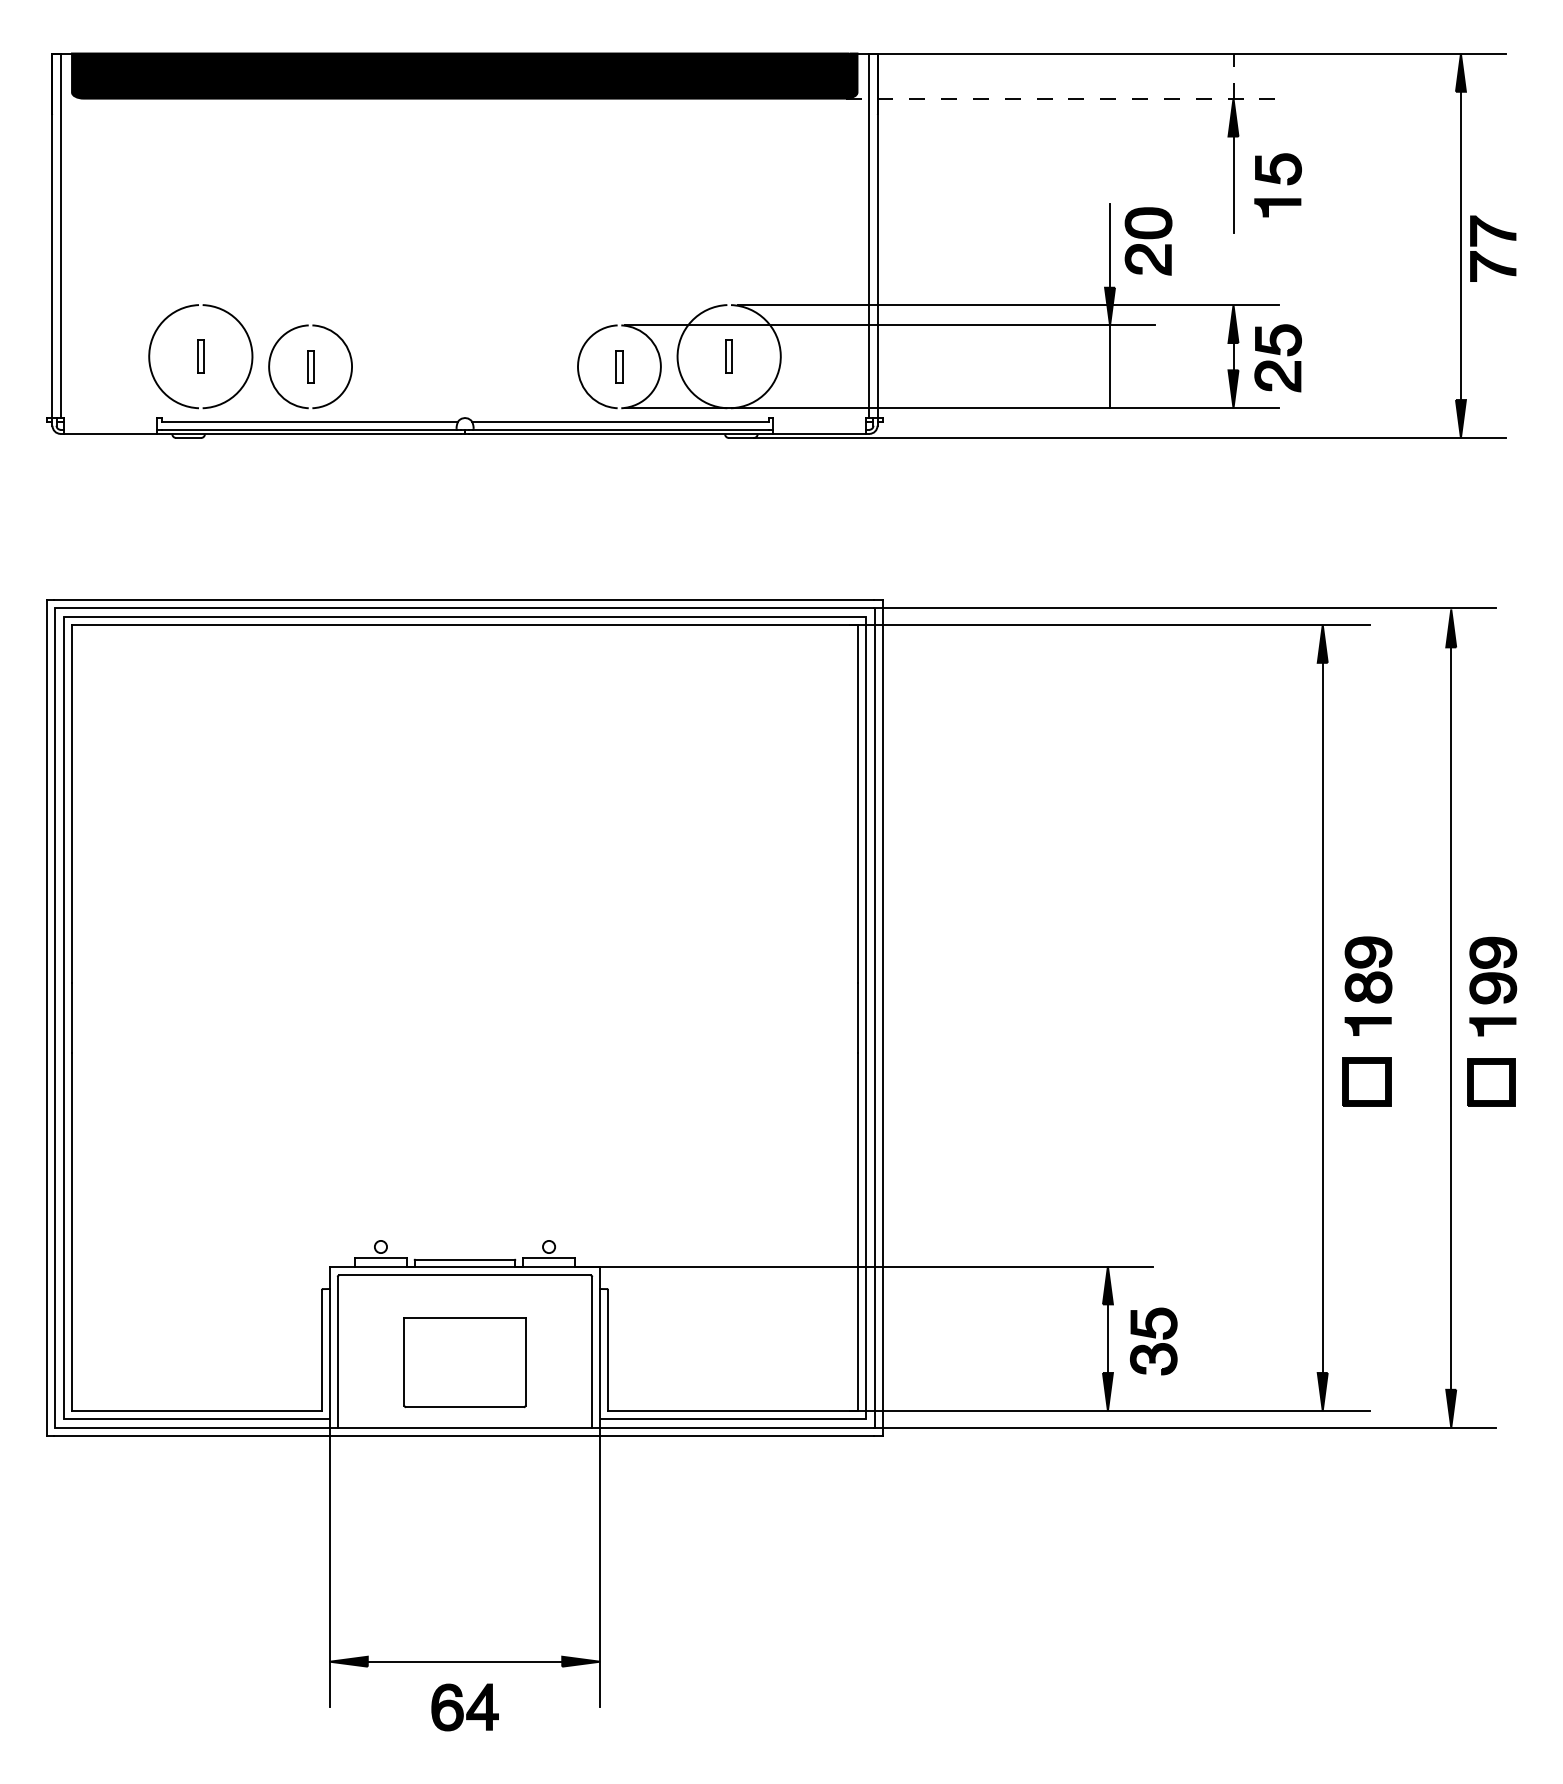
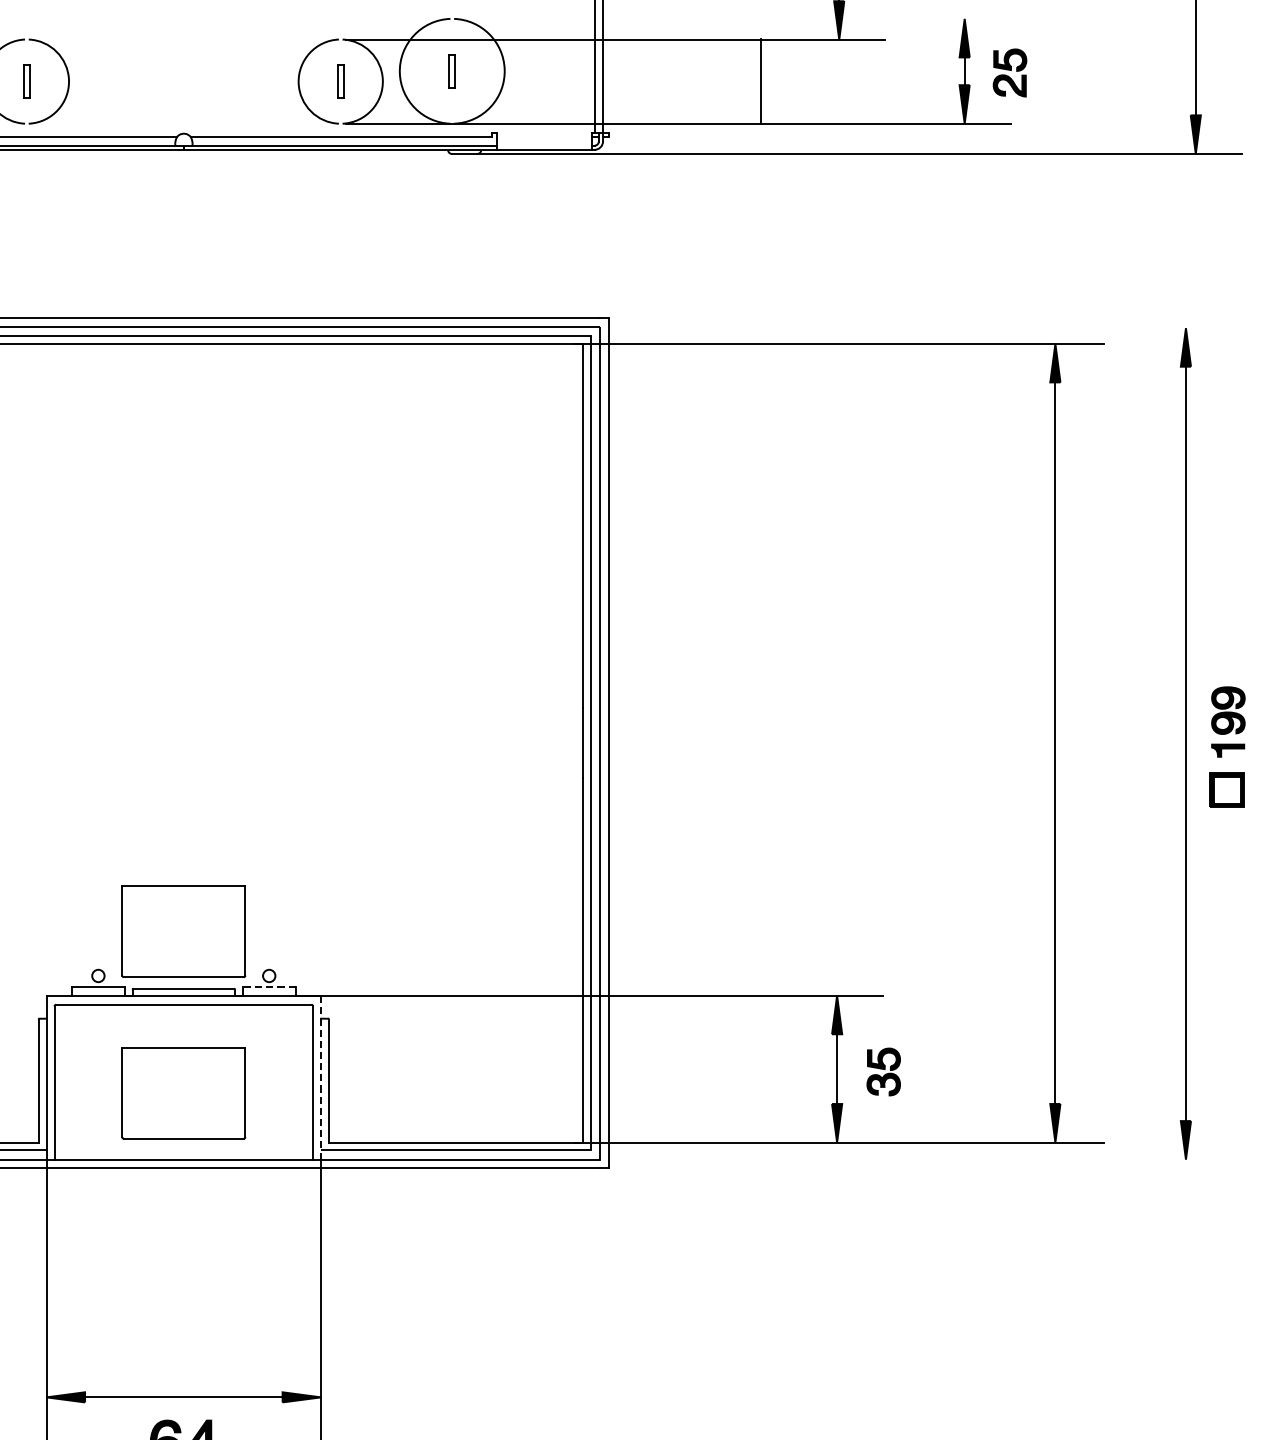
line: (1007, 305) -> (735, 19), removed
part: (1277, 358) -> (1009, 73), size x0.7
line: (1110, 366) -> (761, 81), moved
line: (1185, 608) -> (915, 327), removed
part: (1367, 1021) -> (1100, 746), removed
part: (1492, 1021) -> (1227, 746), size x0.7
part: (464, 1203) -> (183, 931), added
line: (548, 1257) -> (268, 986), solid -> dashed
part: (1153, 1341) -> (883, 1071), size x0.7
line: (600, 1346) -> (321, 1077), solid -> dashed
line: (1185, 1427) -> (915, 1159), removed

